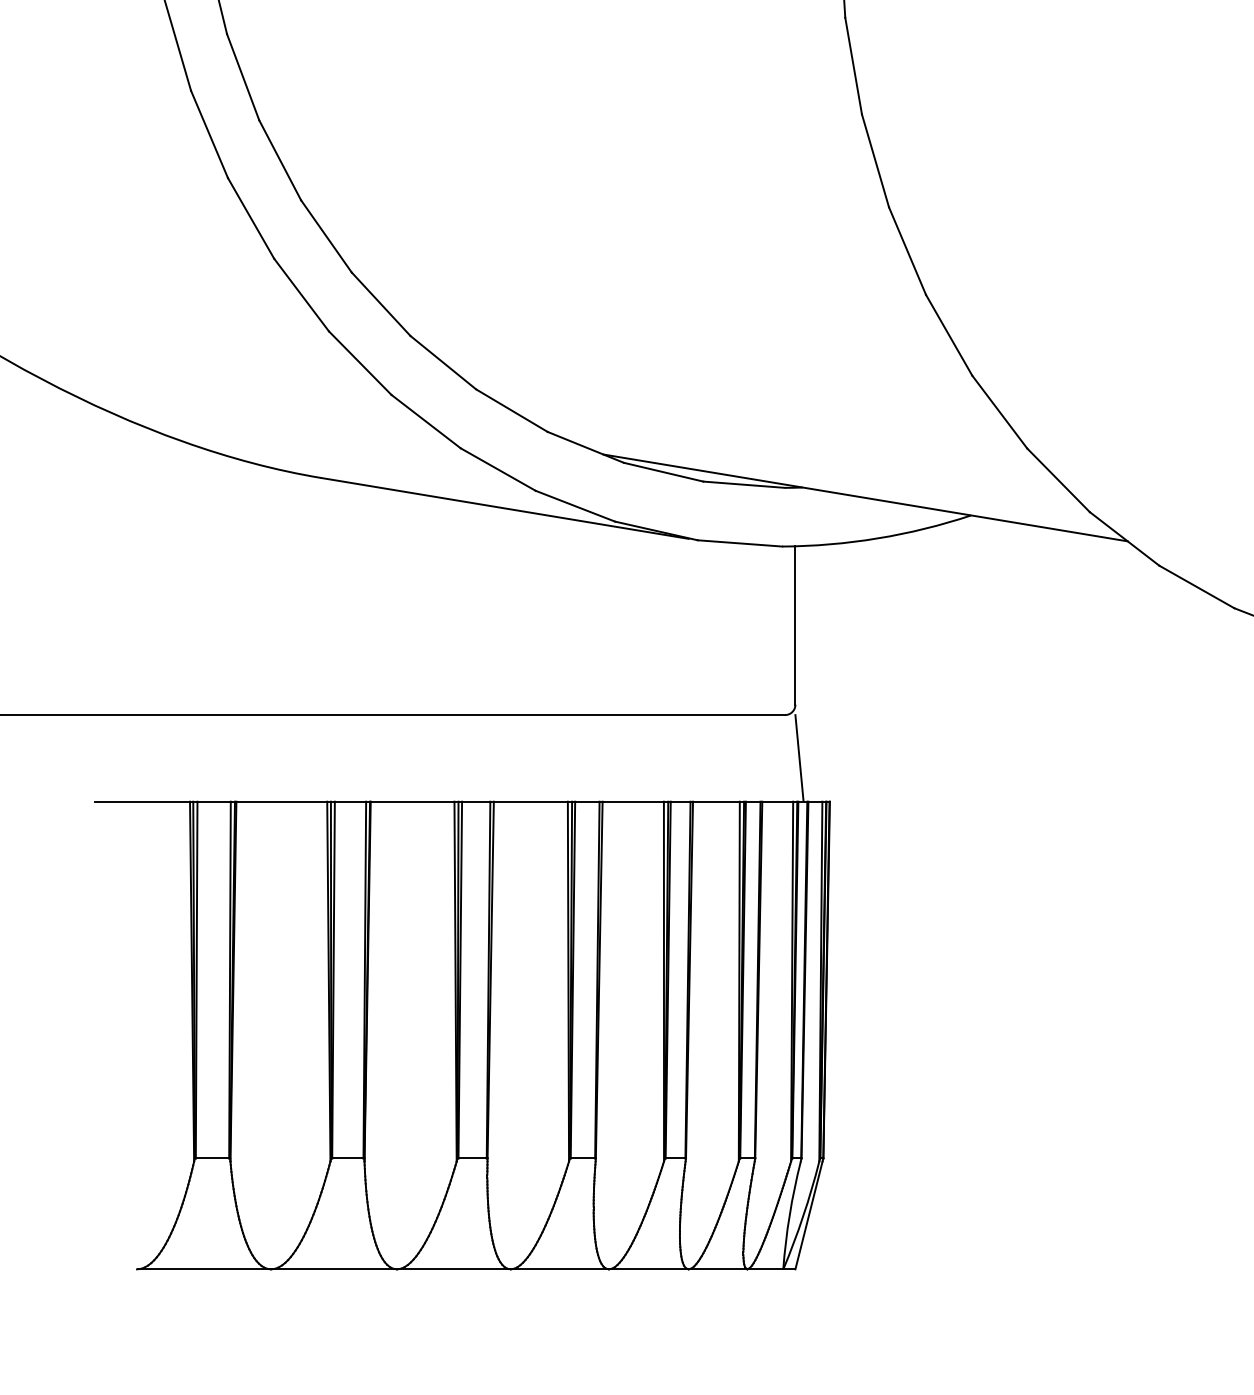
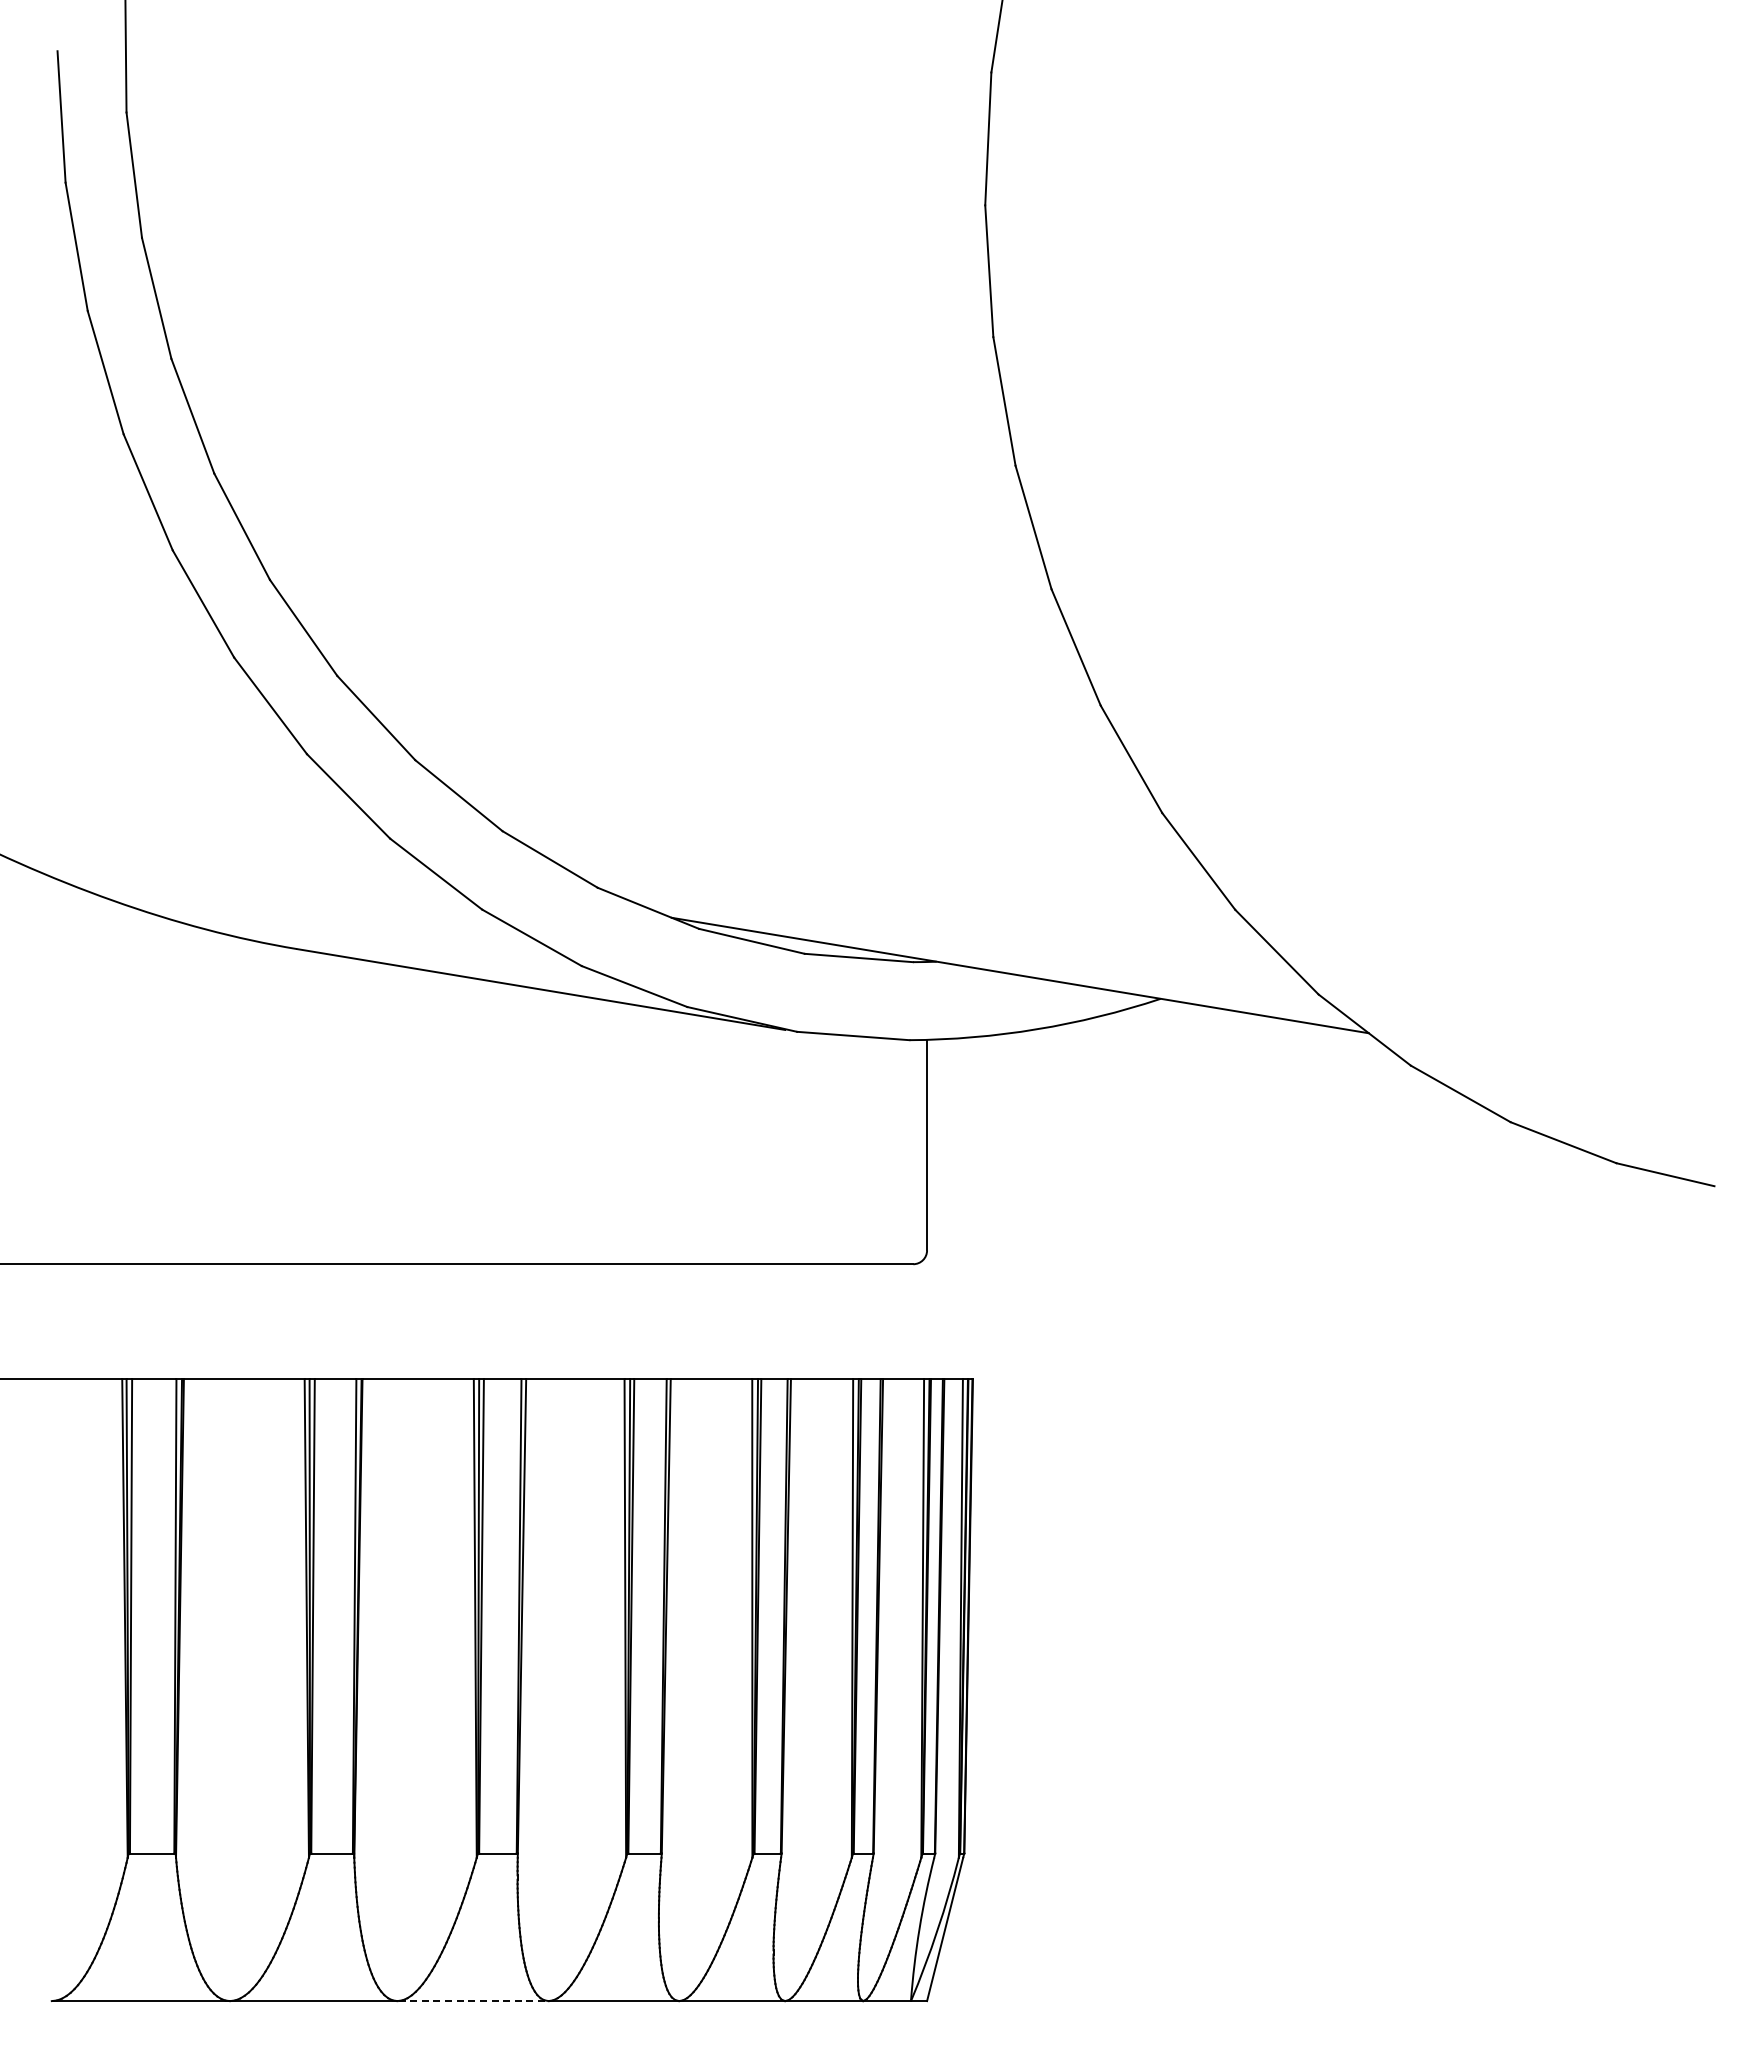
line: (799, 758) -> (932, 1321), removed
line: (454, 1269) -> (474, 2001), solid -> dashed

